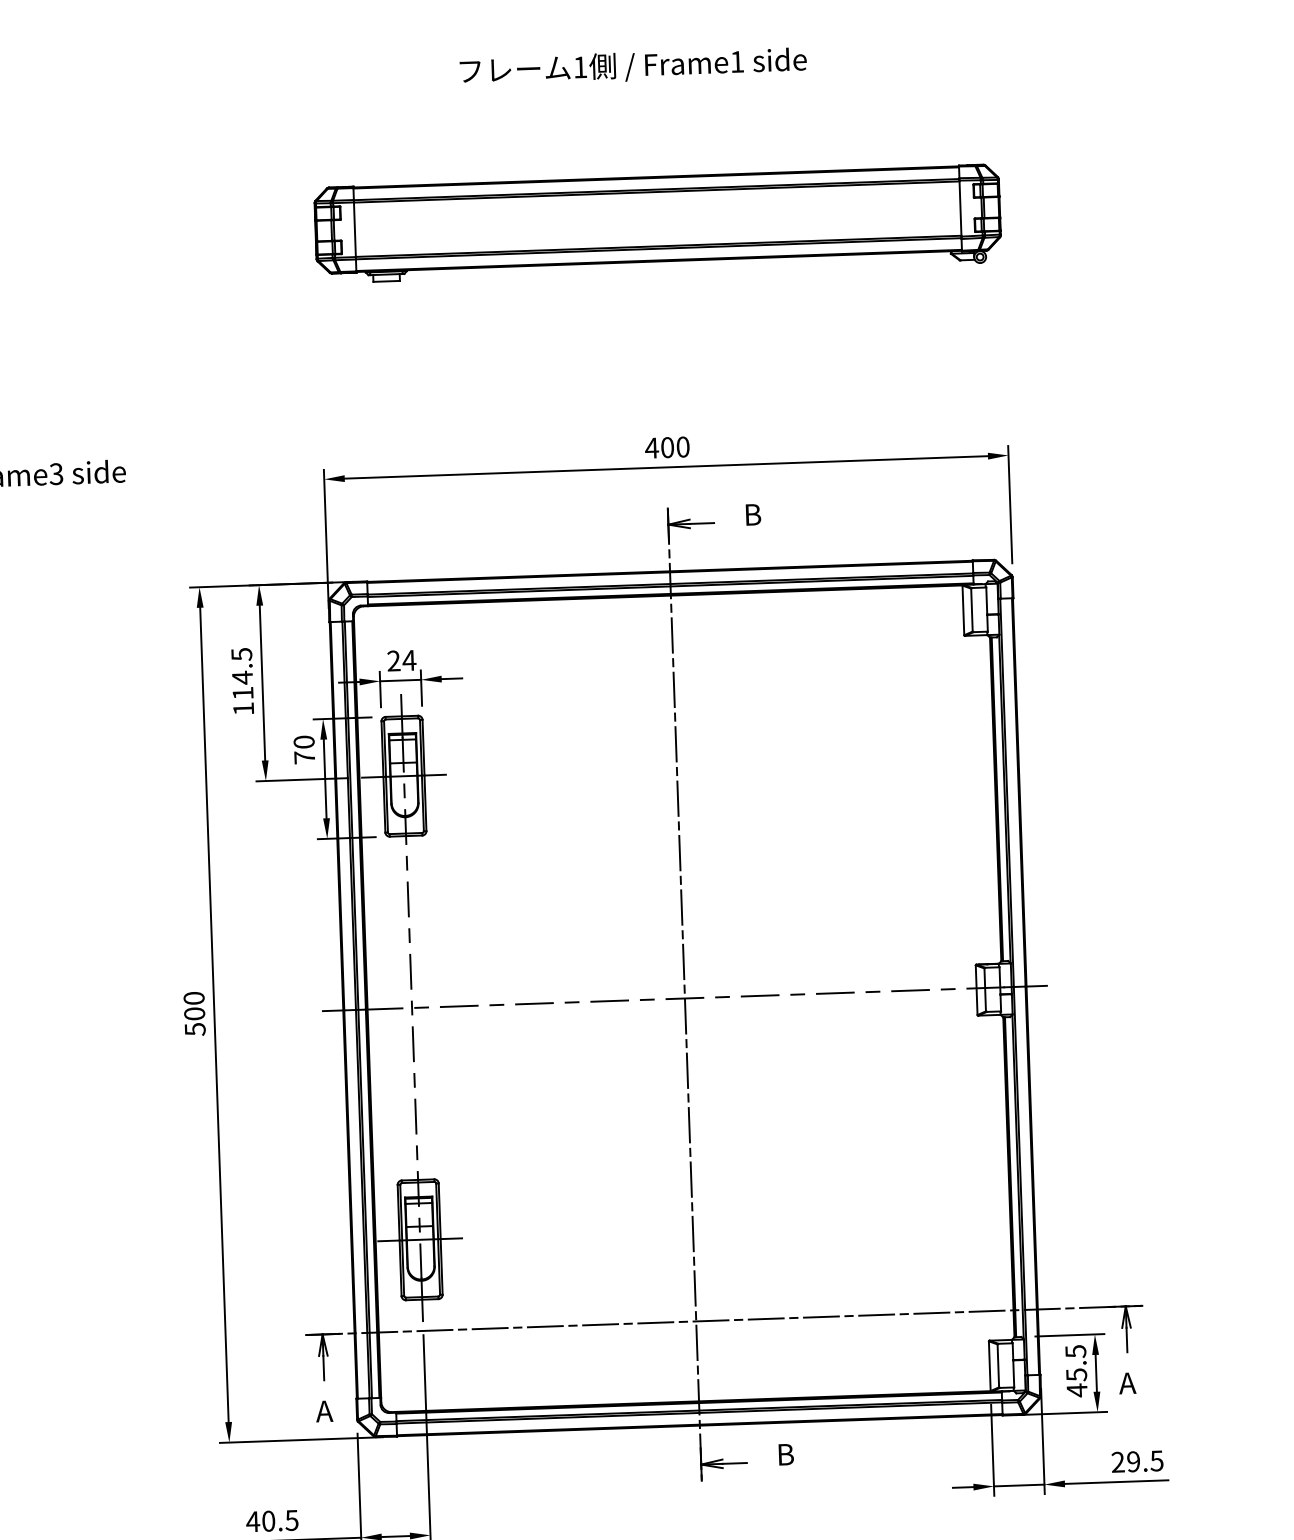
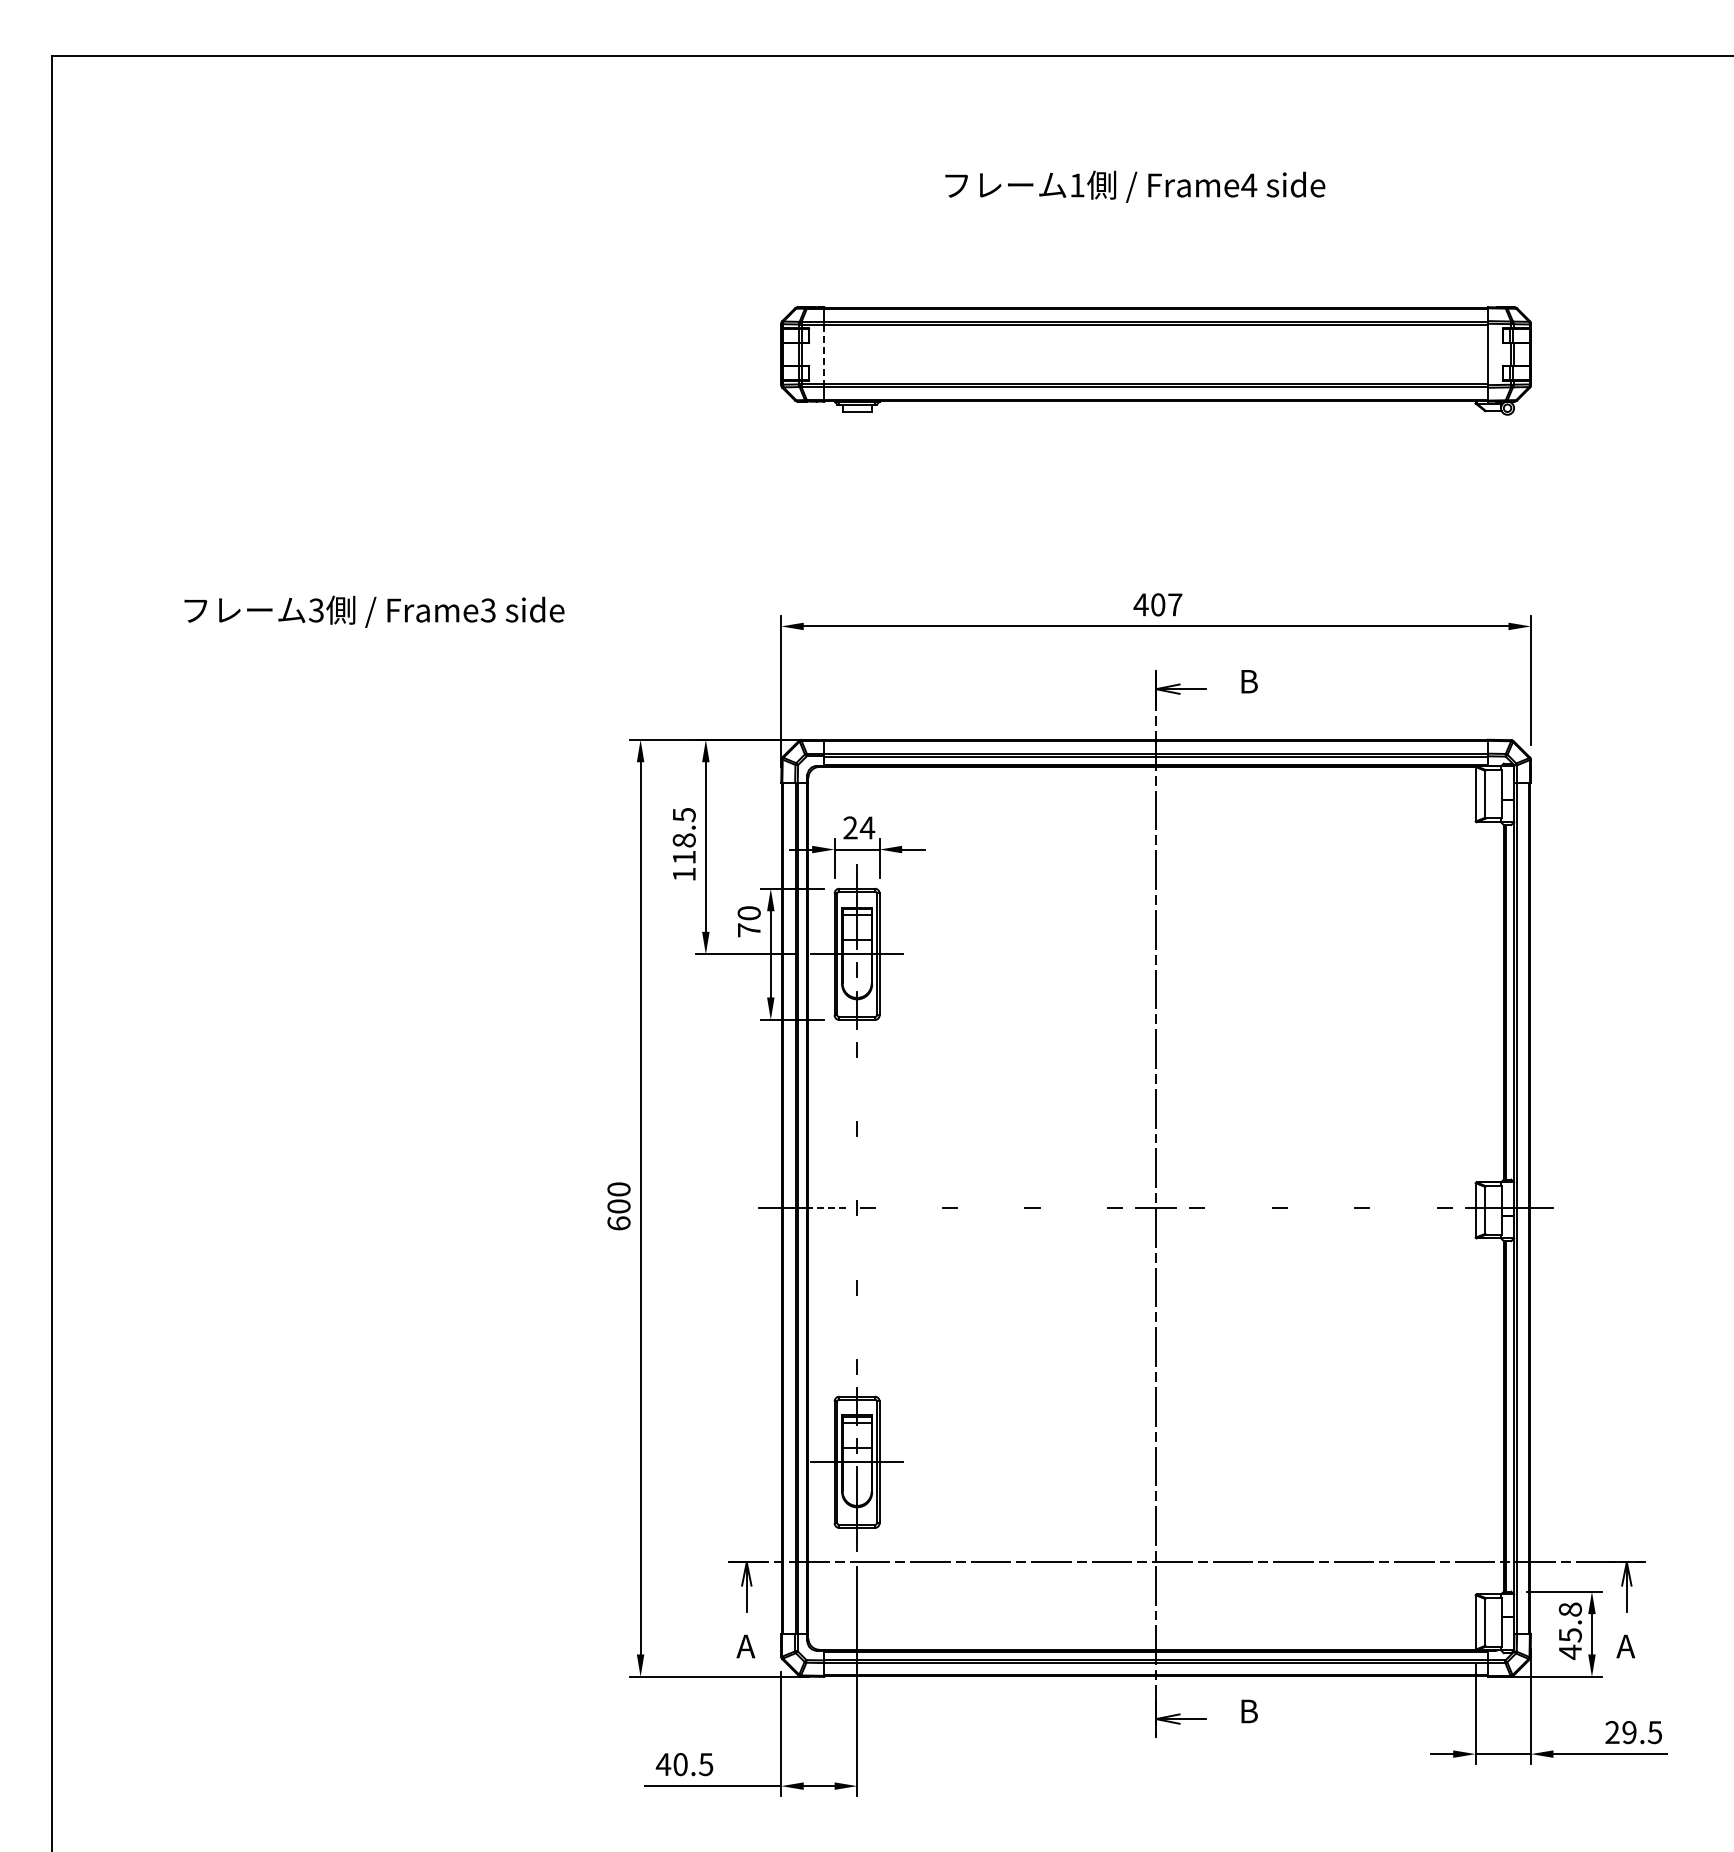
text: (737, 62) -> (1249, 185), Frame1 -> Frame4
line: (355, 229) -> (824, 354), solid -> dashed
text: (683, 446) -> (1175, 604), 400 -> 407
text: (241, 677) -> (683, 840), 114.5 -> 118.5
line: (408, 898) -> (857, 1088), removed
line: (410, 971) -> (856, 1168), removed
line: (910, 990) -> (1403, 1208), removed
line: (834, 993) -> (1320, 1208), removed
line: (760, 995) -> (1238, 1208), removed
line: (609, 1000) -> (1073, 1207), removed
line: (534, 1003) -> (991, 1208), removed
line: (458, 1006) -> (908, 1208), removed
line: (384, 1009) -> (826, 1208), solid -> dashed
text: (194, 1029) -> (618, 1223), 500 -> 600
line: (413, 1043) -> (857, 1247), removed
line: (416, 1115) -> (857, 1326), removed
text: (1074, 1351) -> (1569, 1609), 45.5 -> 45.8

